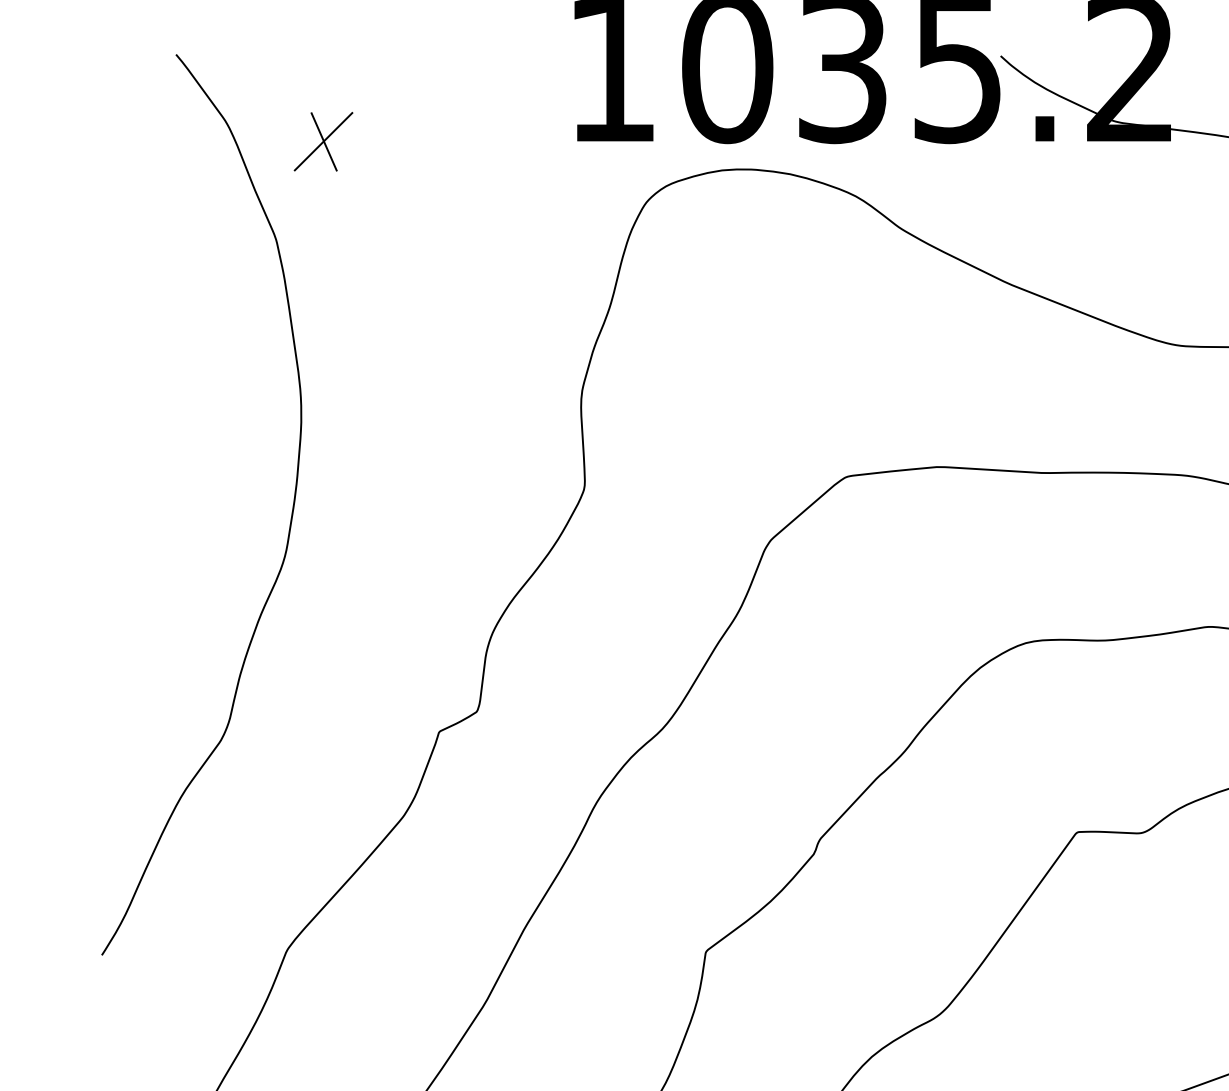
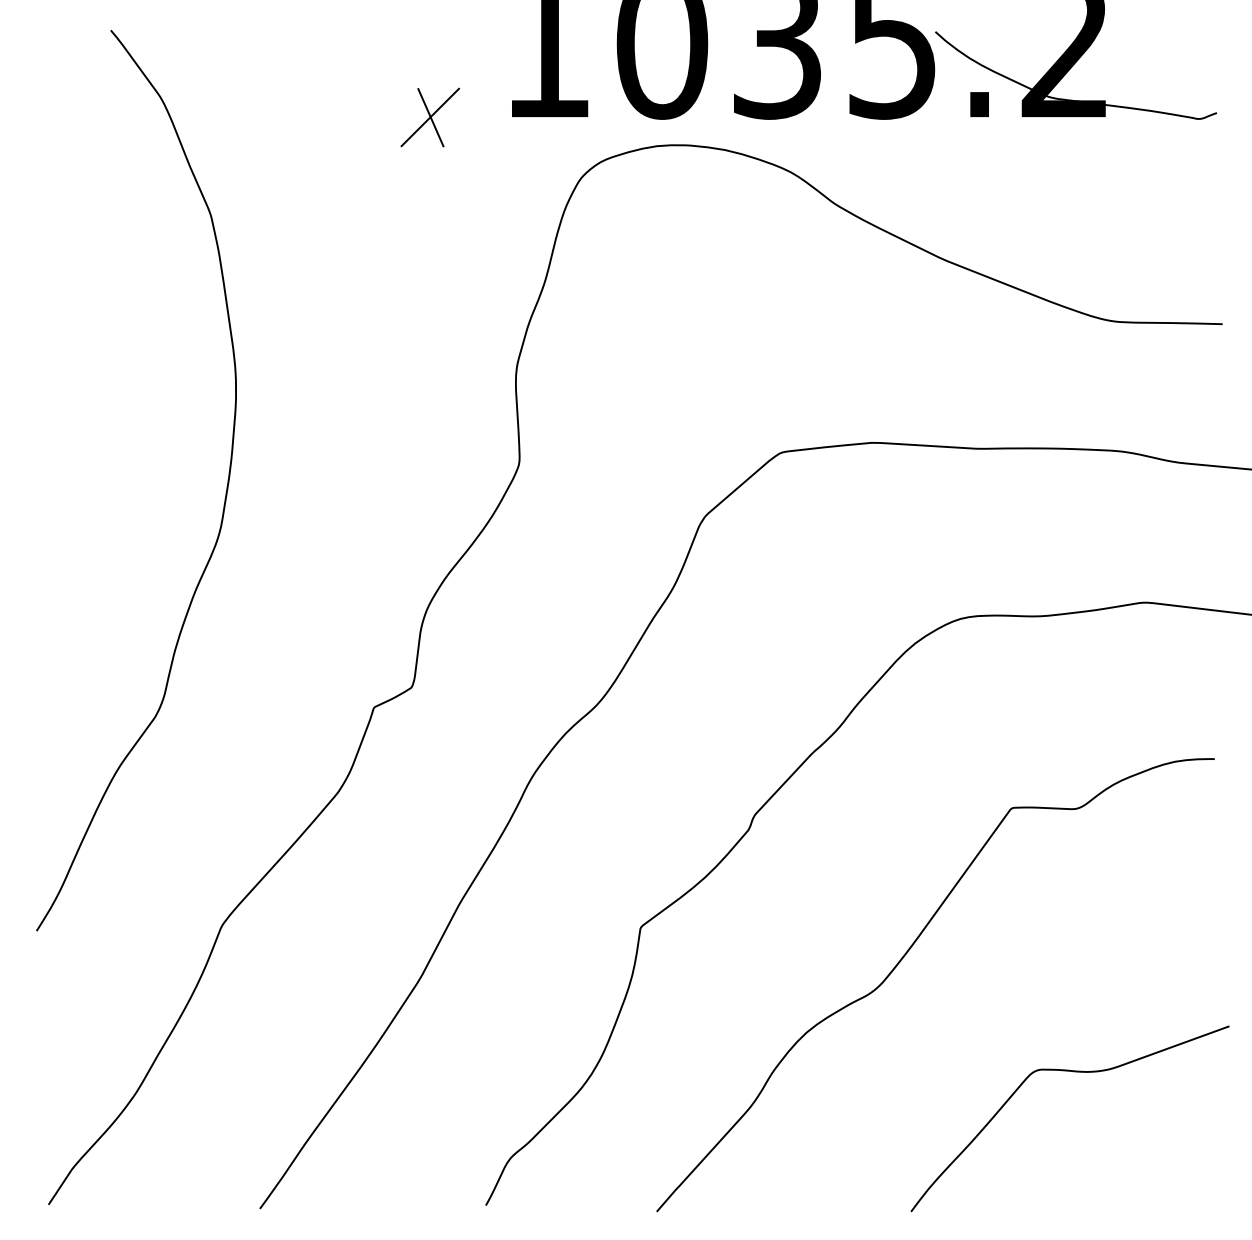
part: (323, 141) -> (430, 117), moved

